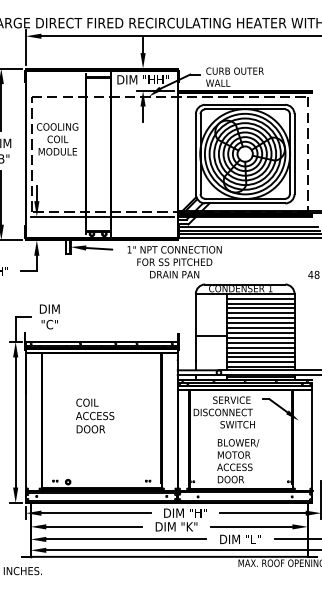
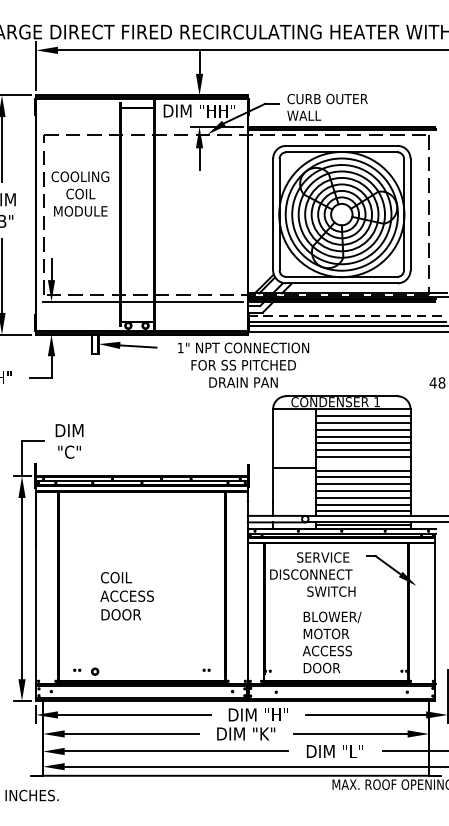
line: (247, 226) -> (345, 315), solid -> dashed
line: (260, 332) -> (363, 463), removed
text: (95, 415) -> (127, 595), moved

